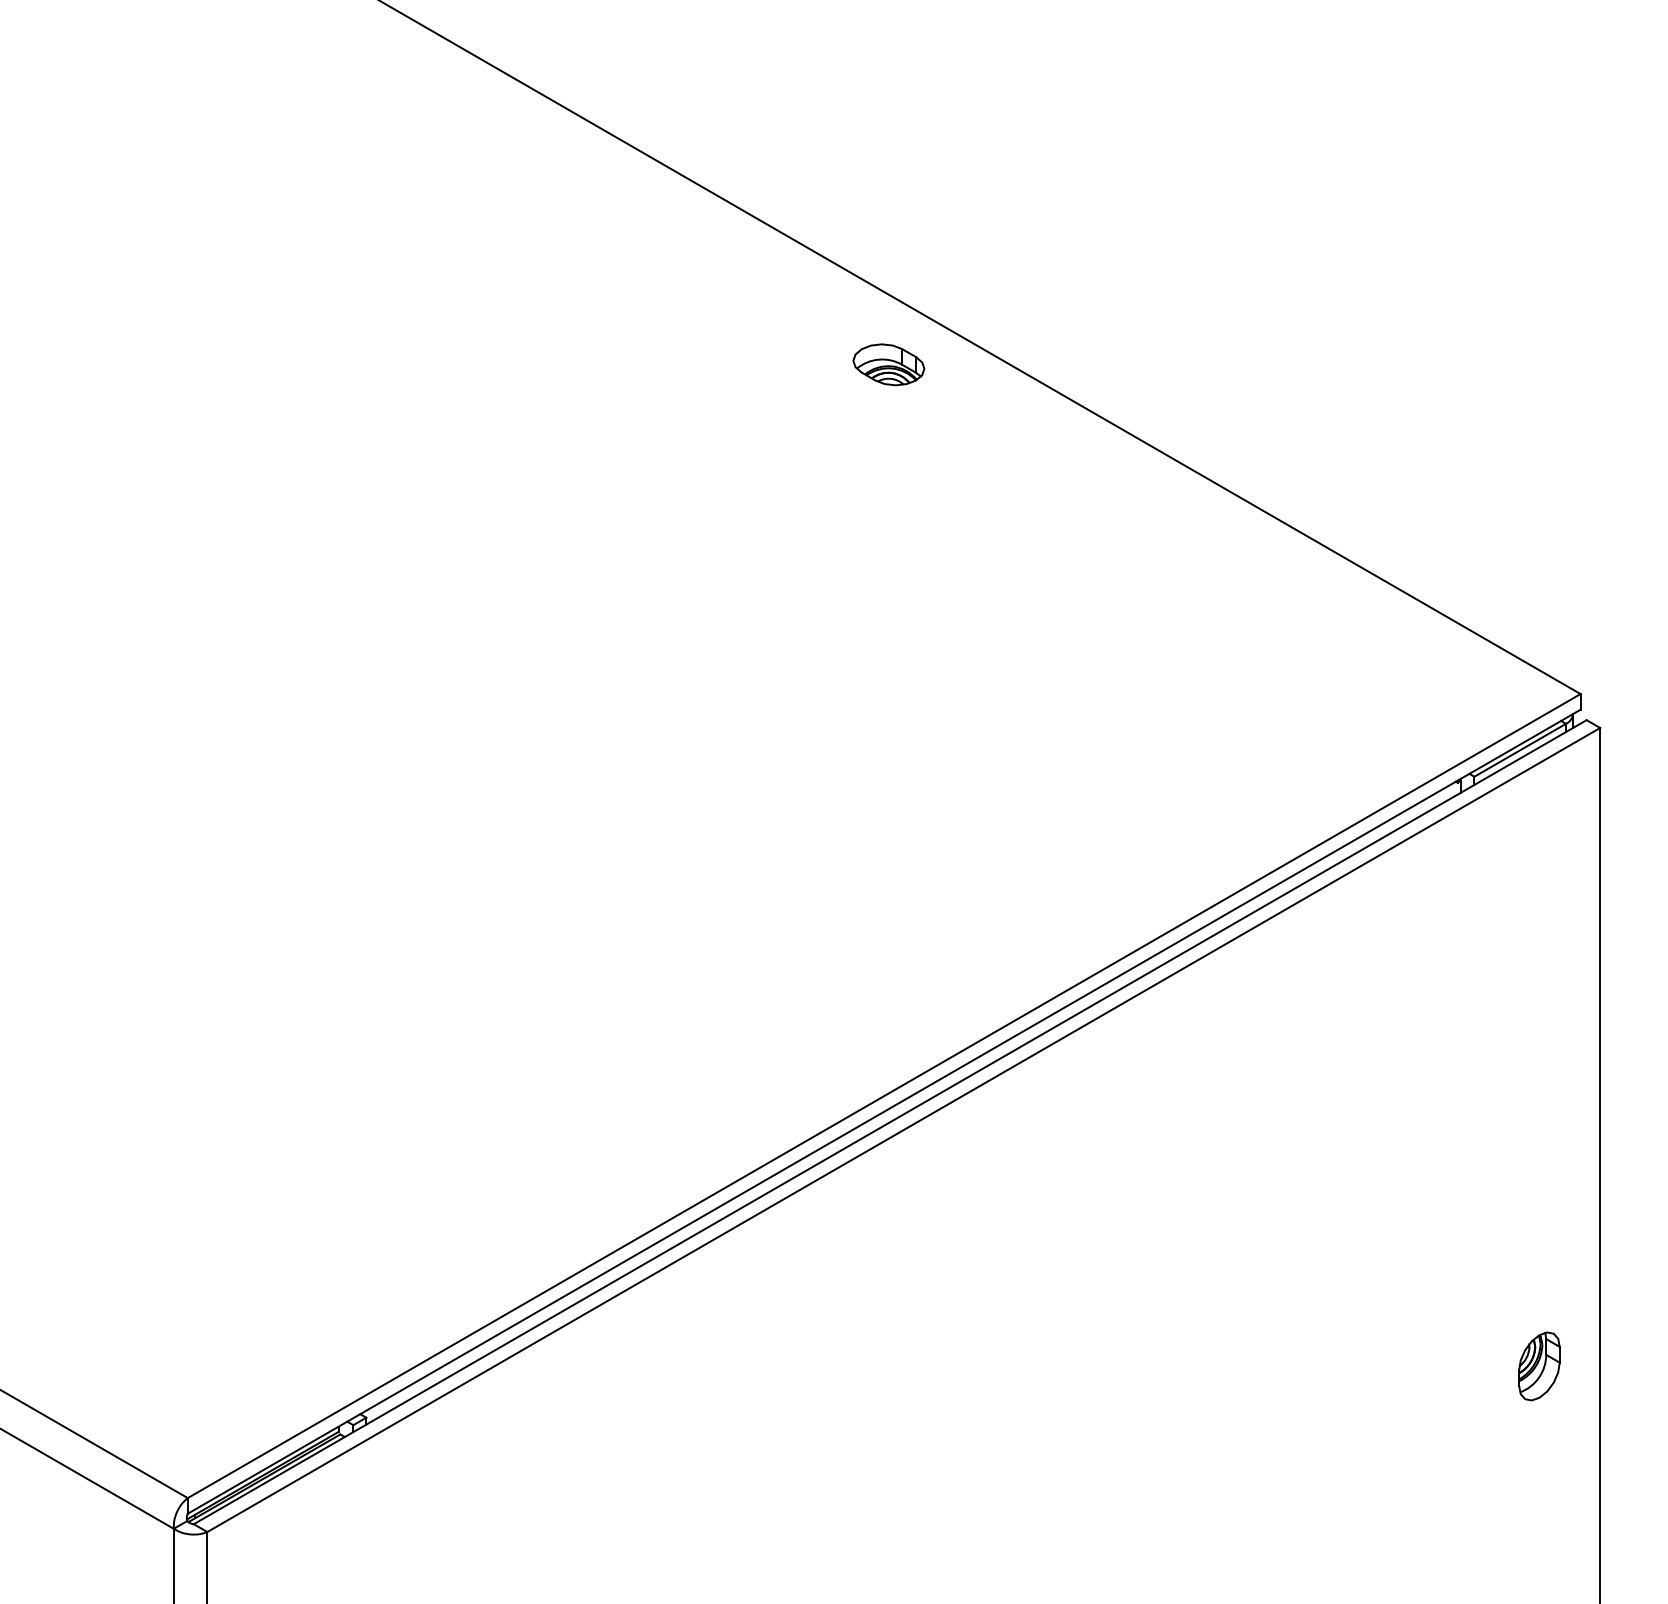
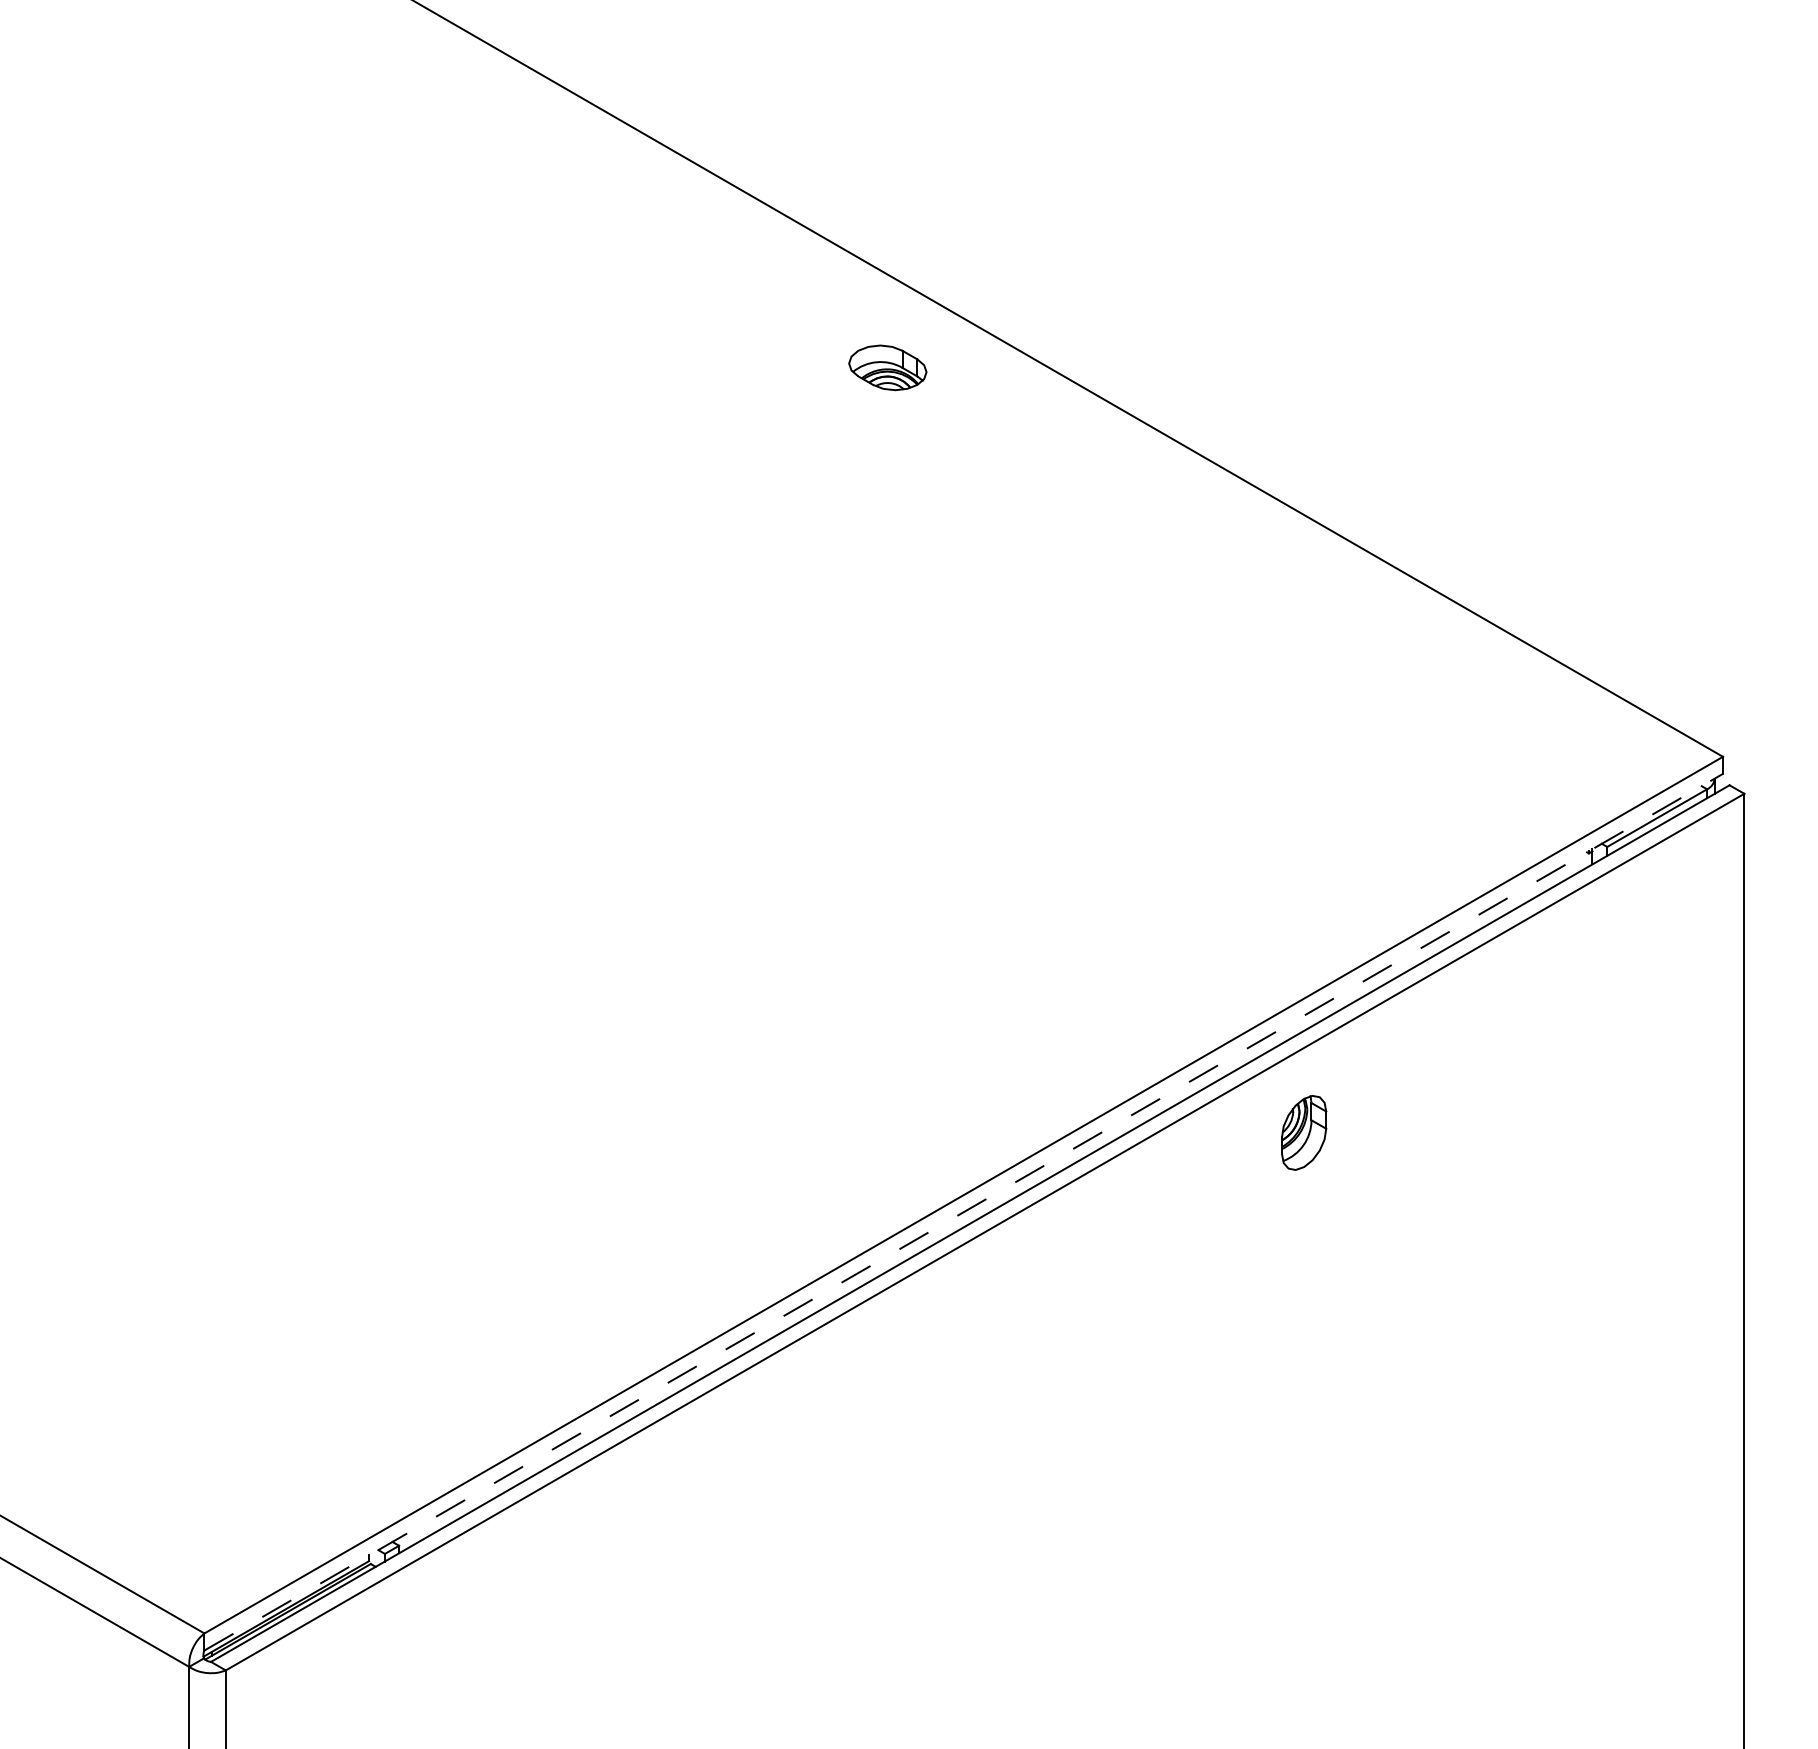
part: (888, 364) -> (887, 367), moved
line: (883, 1112) -> (963, 1212), solid -> dashed
part: (1539, 1366) -> (1304, 1132), moved

